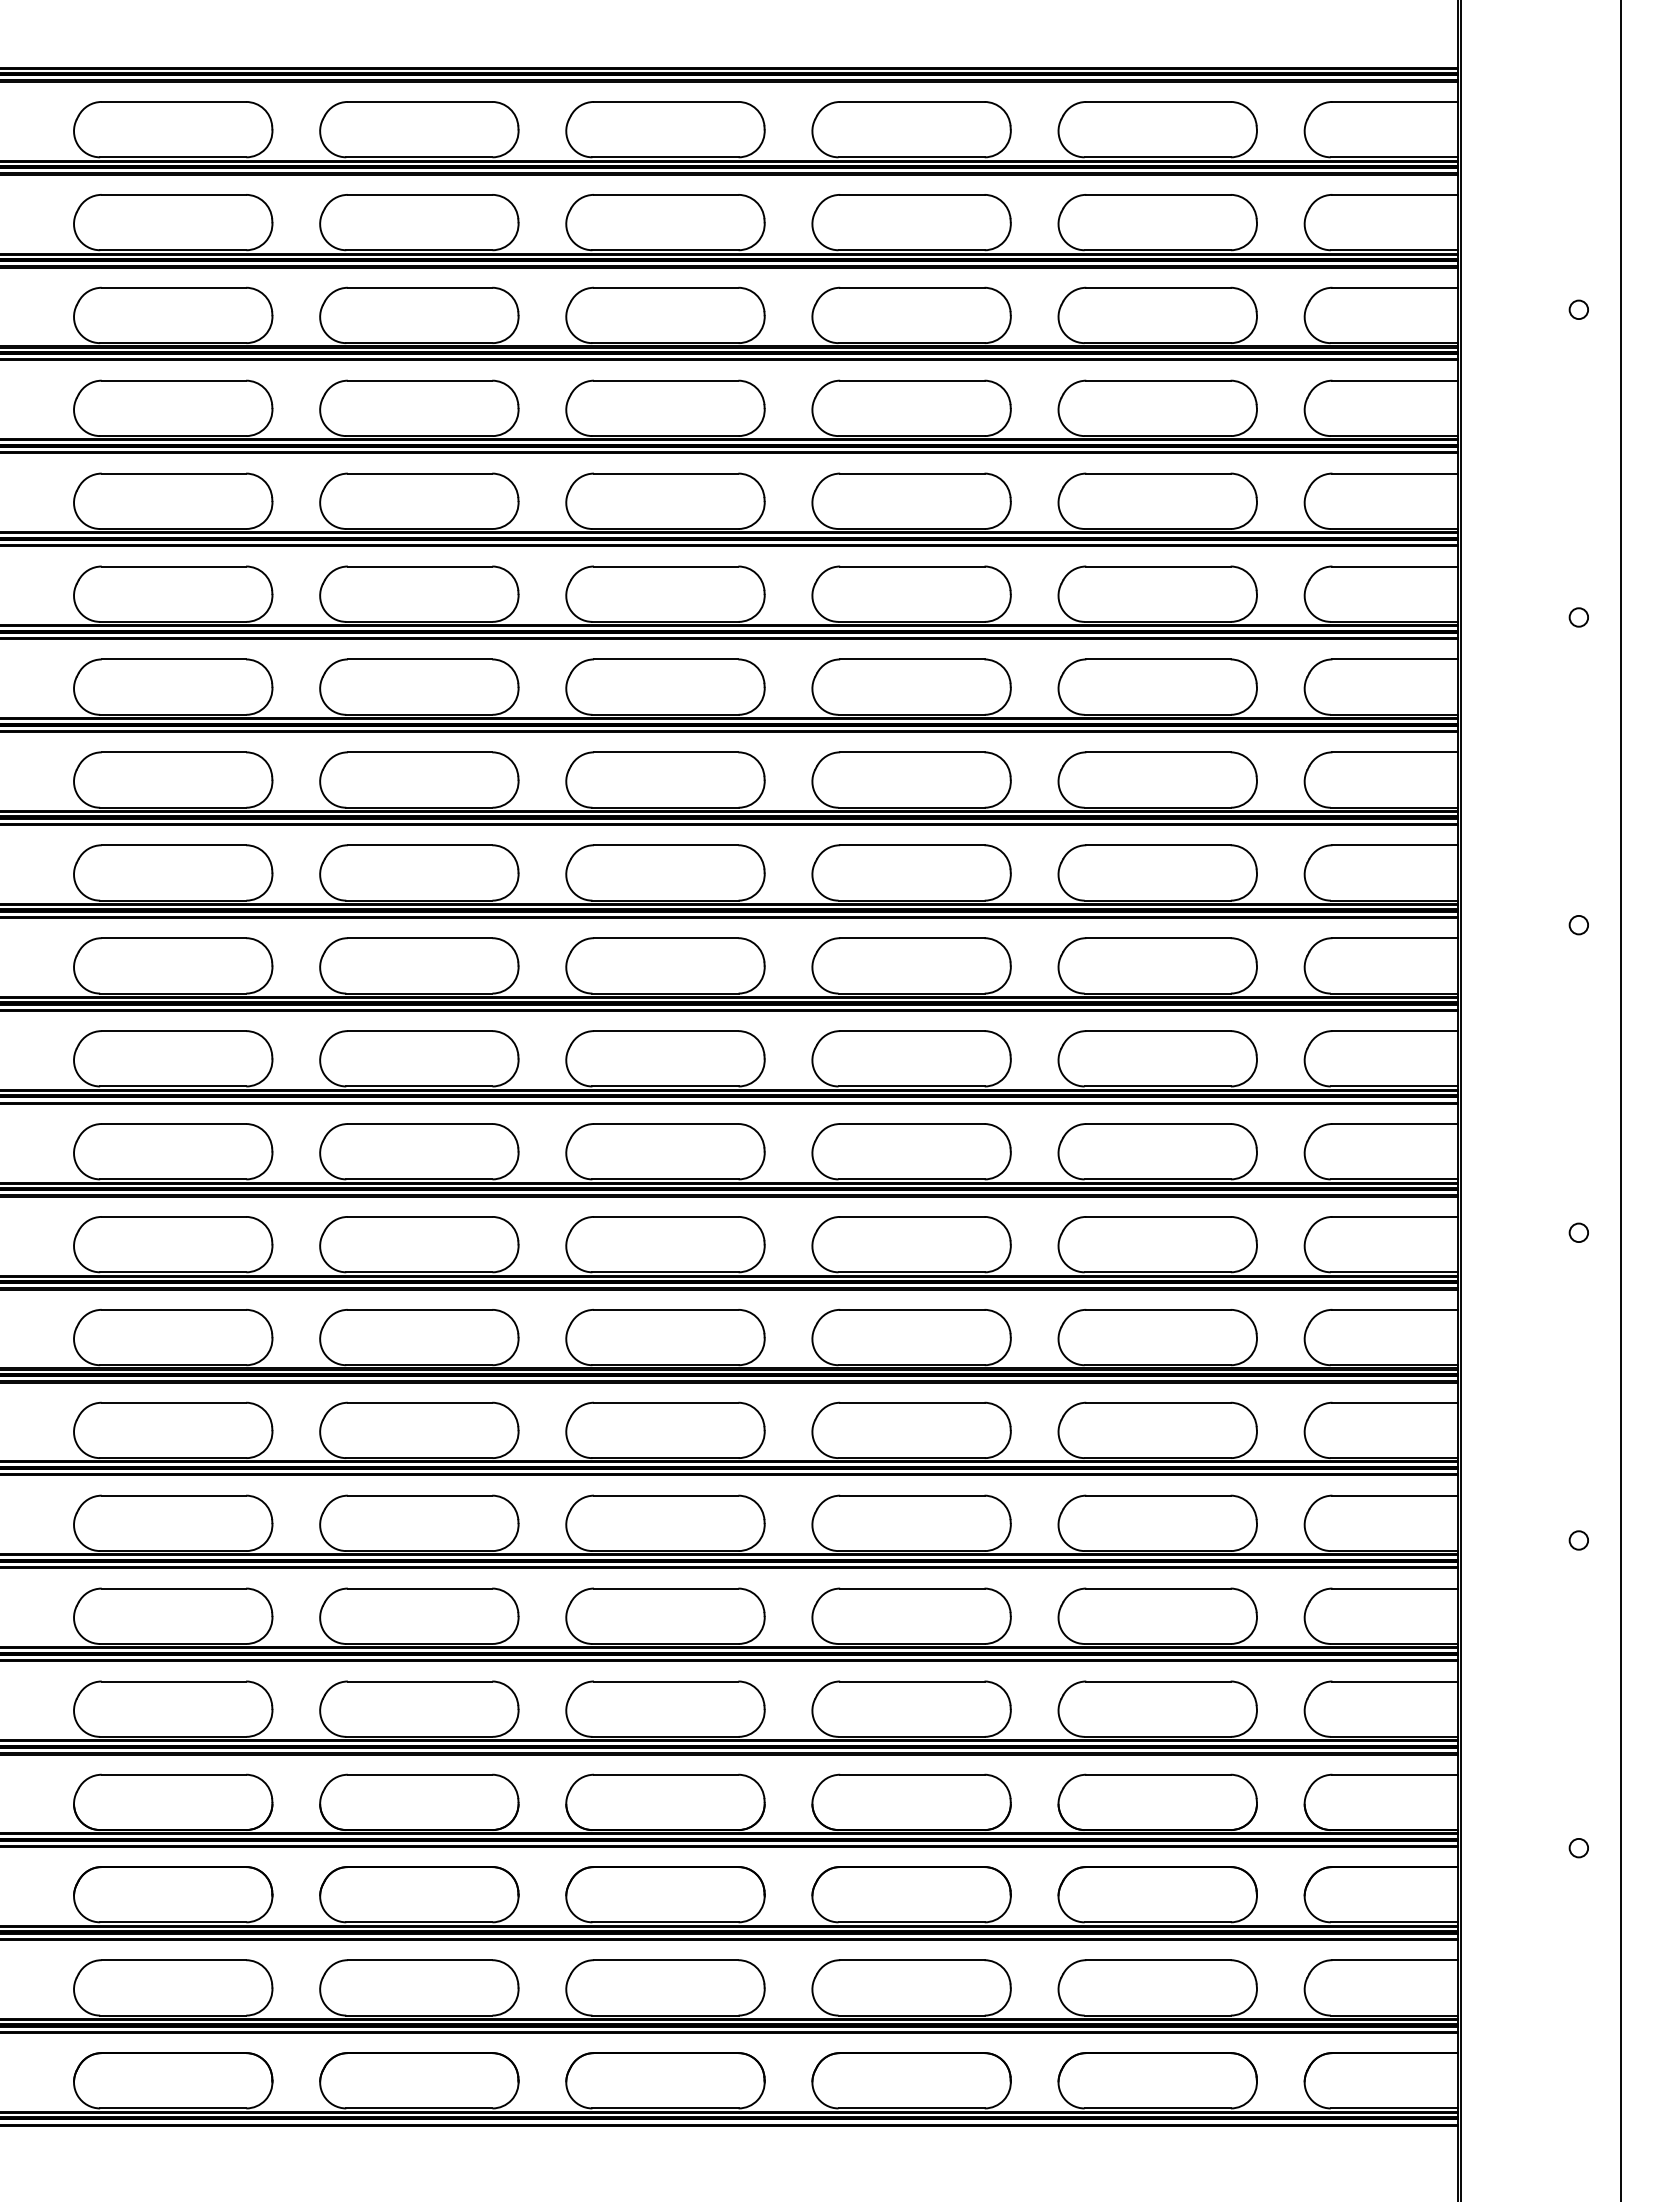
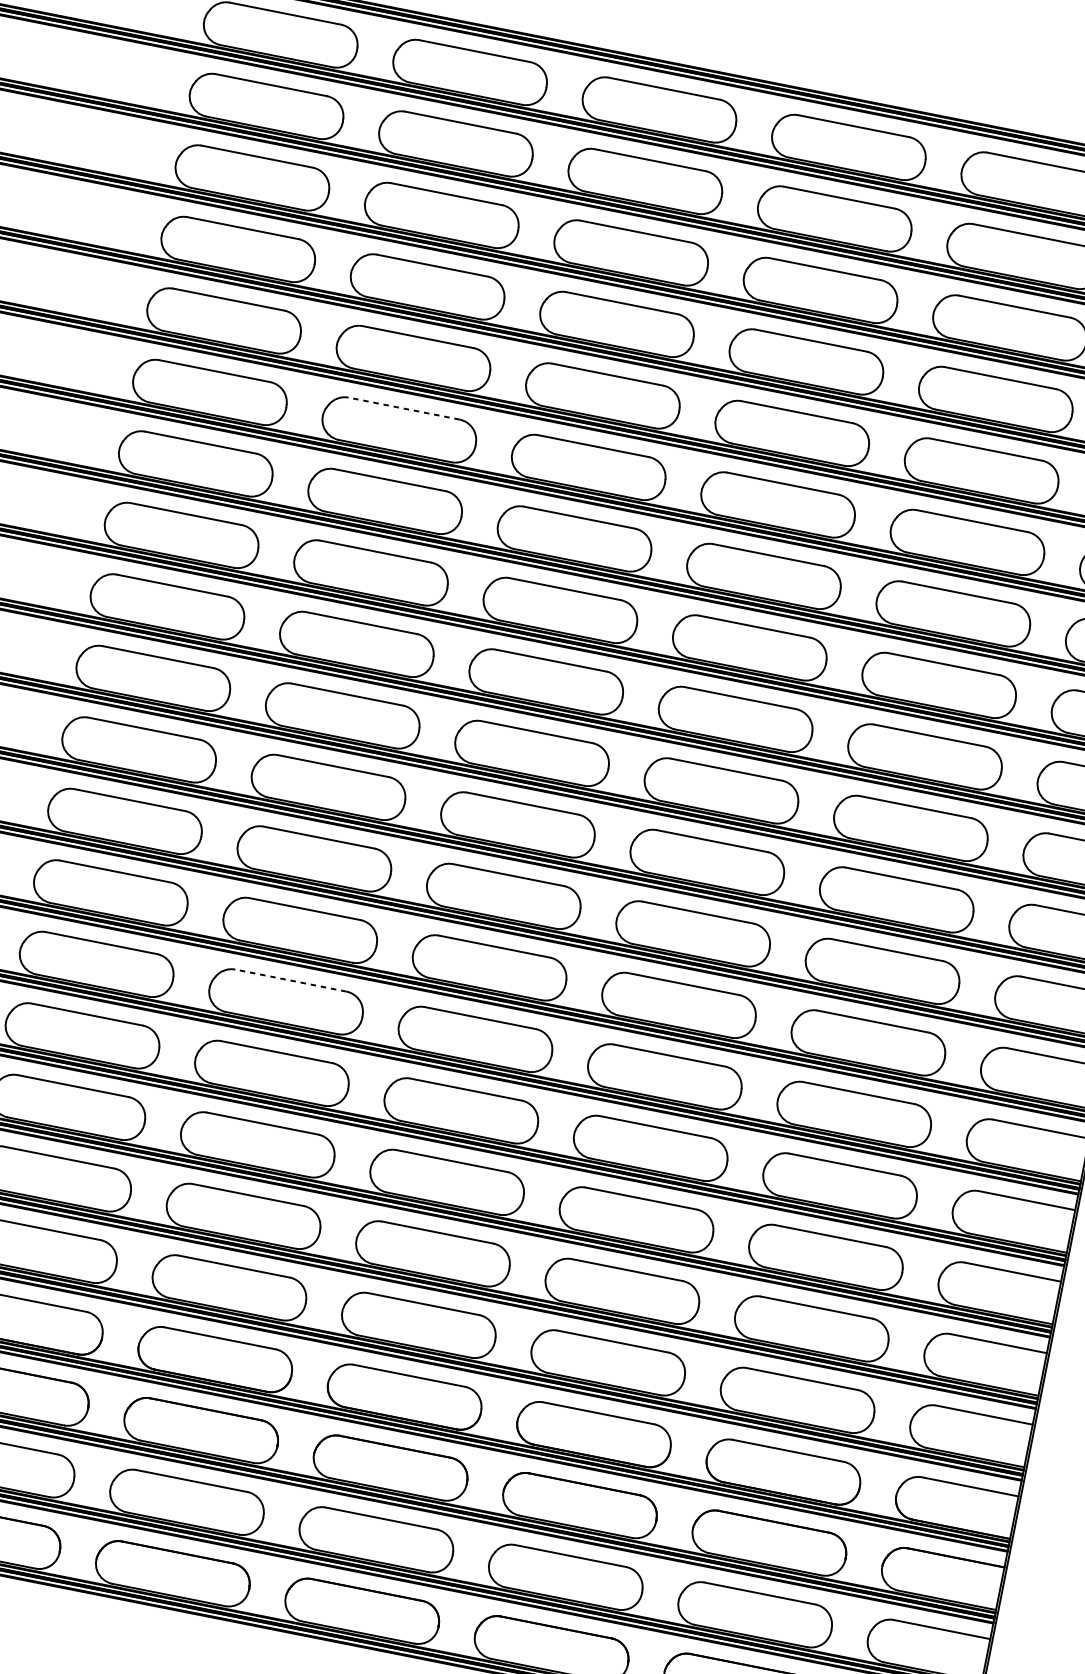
line: (419, 566) -> (403, 408), solid -> dashed
line: (419, 1309) -> (290, 980), solid -> dashed

